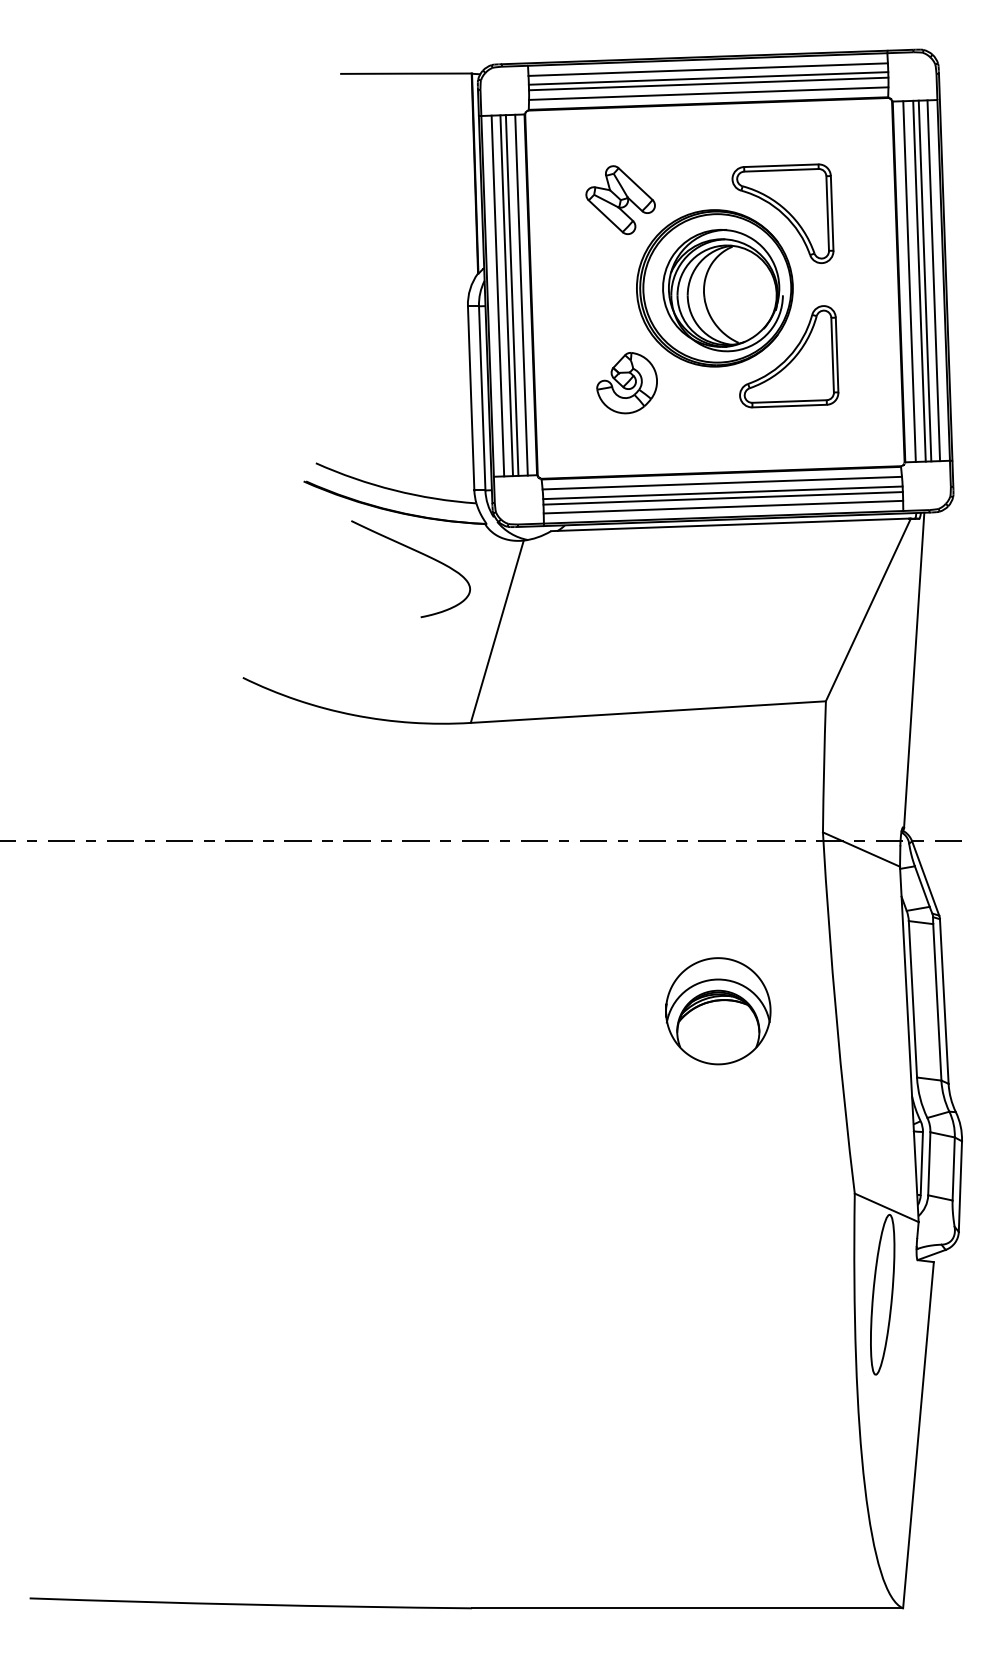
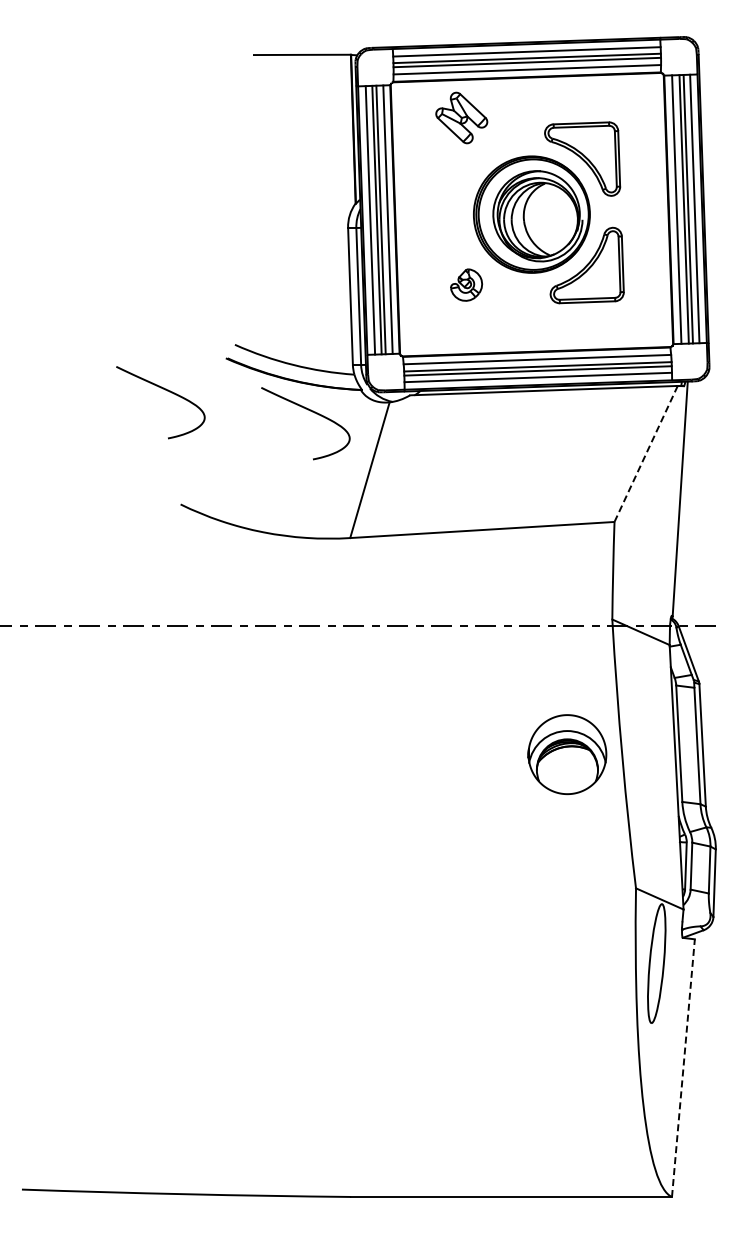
part: (620, 199) -> (461, 117), moved
part: (627, 382) -> (466, 284), size x0.7
curve: (222, 524) -> (165, 390), added
line: (868, 610) -> (646, 454), solid -> dashed
part: (718, 1011) -> (567, 754), moved
line: (918, 1434) -> (683, 1067), solid -> dashed

